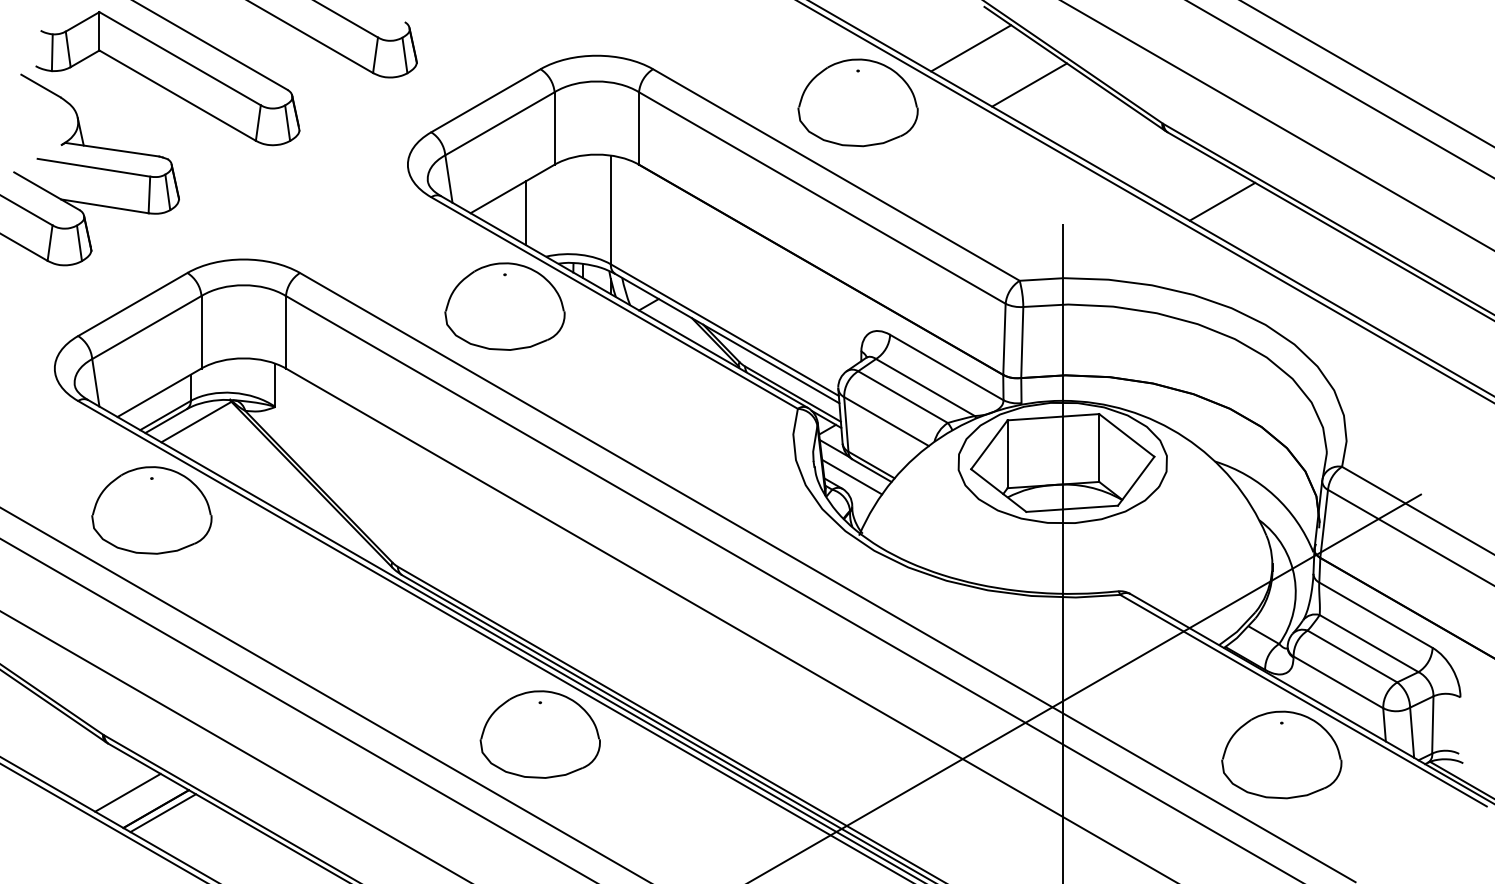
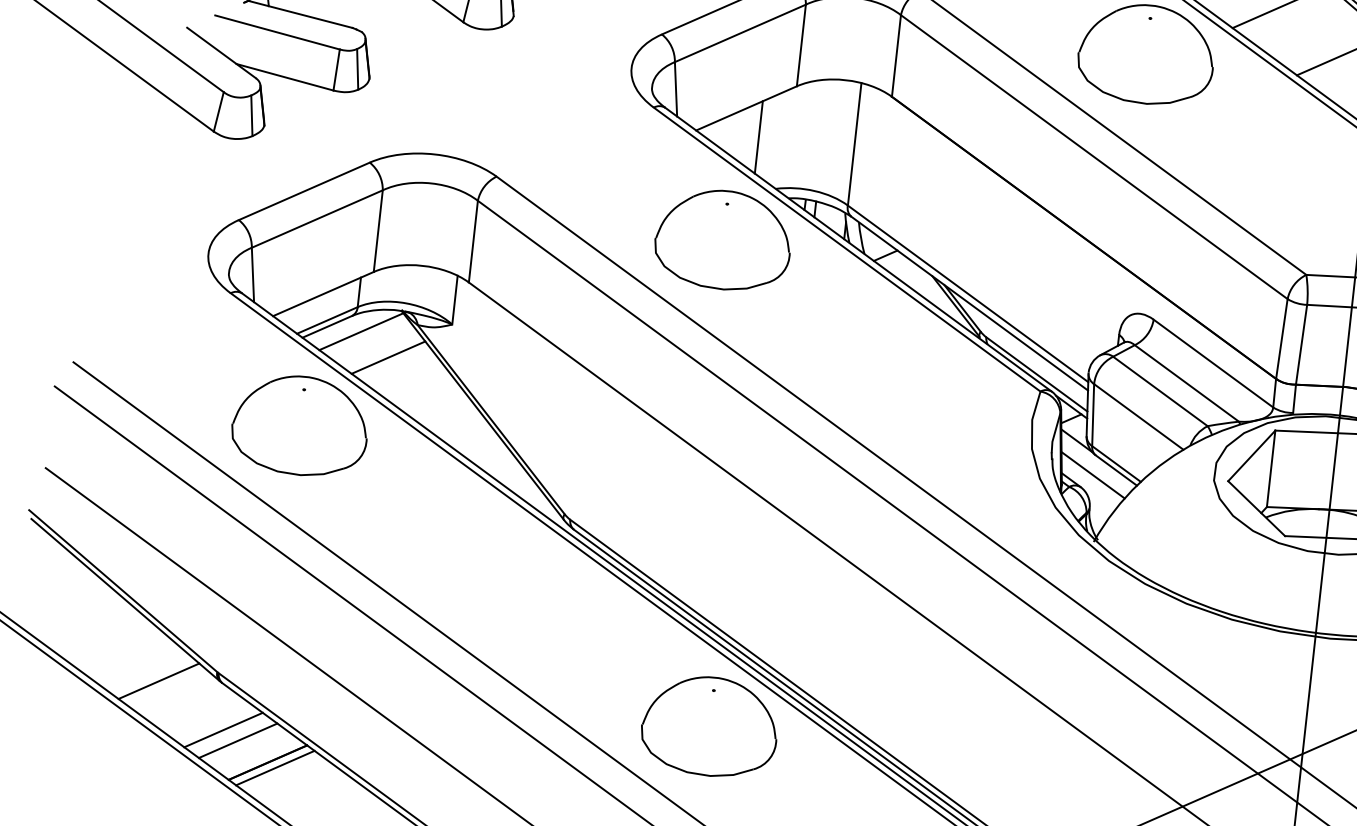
line: (222, 441) -> (388, 356), added
line: (52, 747) -> (158, 680), added
line: (113, 784) -> (222, 729), added

